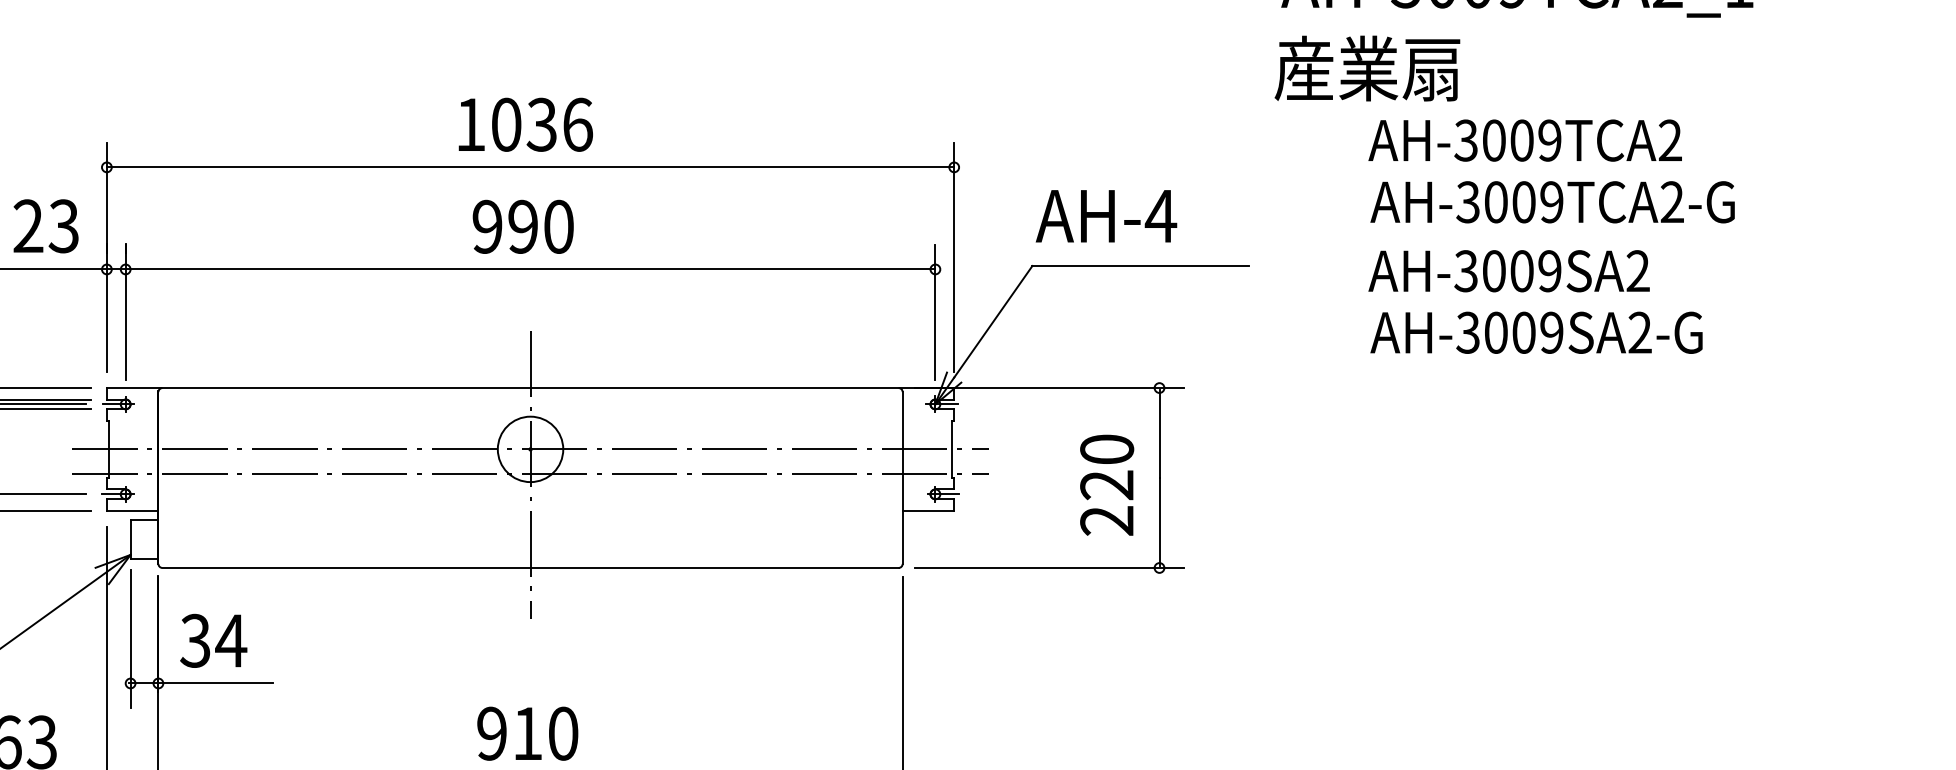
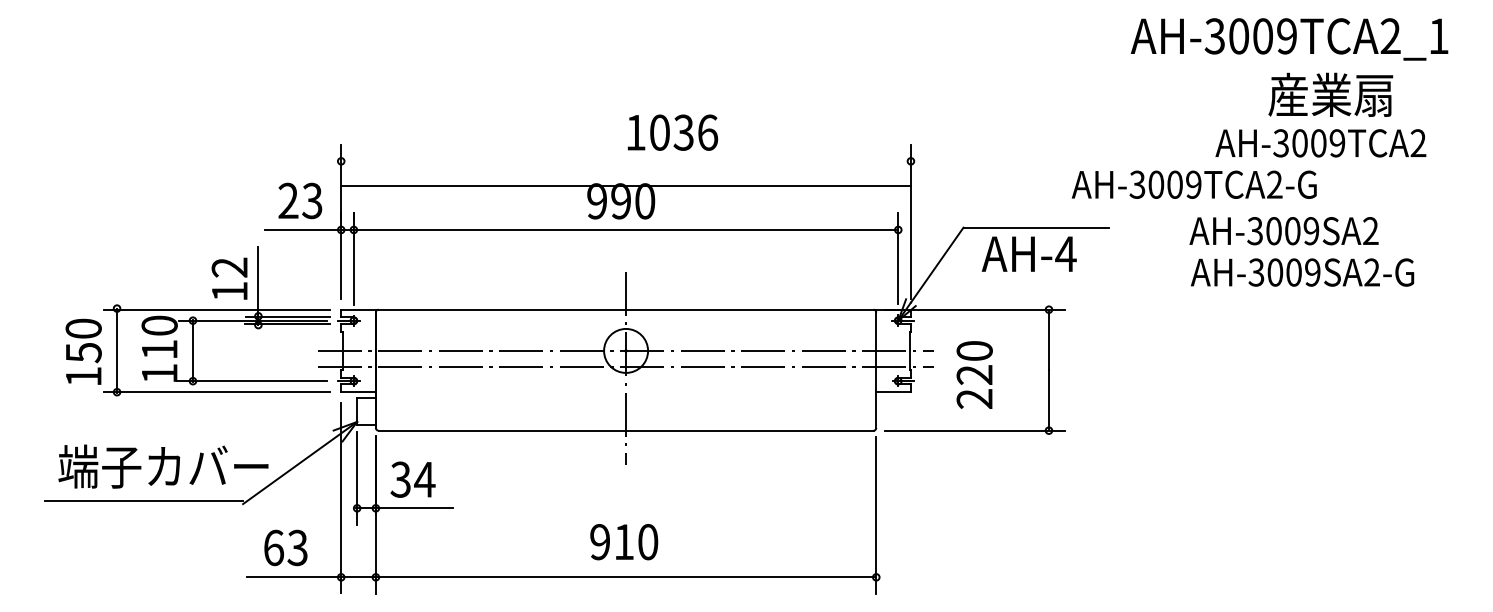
text: (1367, 67) -> (1330, 94), moved
text: (525, 124) -> (672, 132), moved
text: (1524, 140) -> (1320, 143), moved
line: (529, 167) -> (625, 186), moved
text: (1551, 201) -> (1193, 184), moved
text: (1105, 215) -> (1028, 253), moved
text: (1106, 484) -> (974, 374), moved

